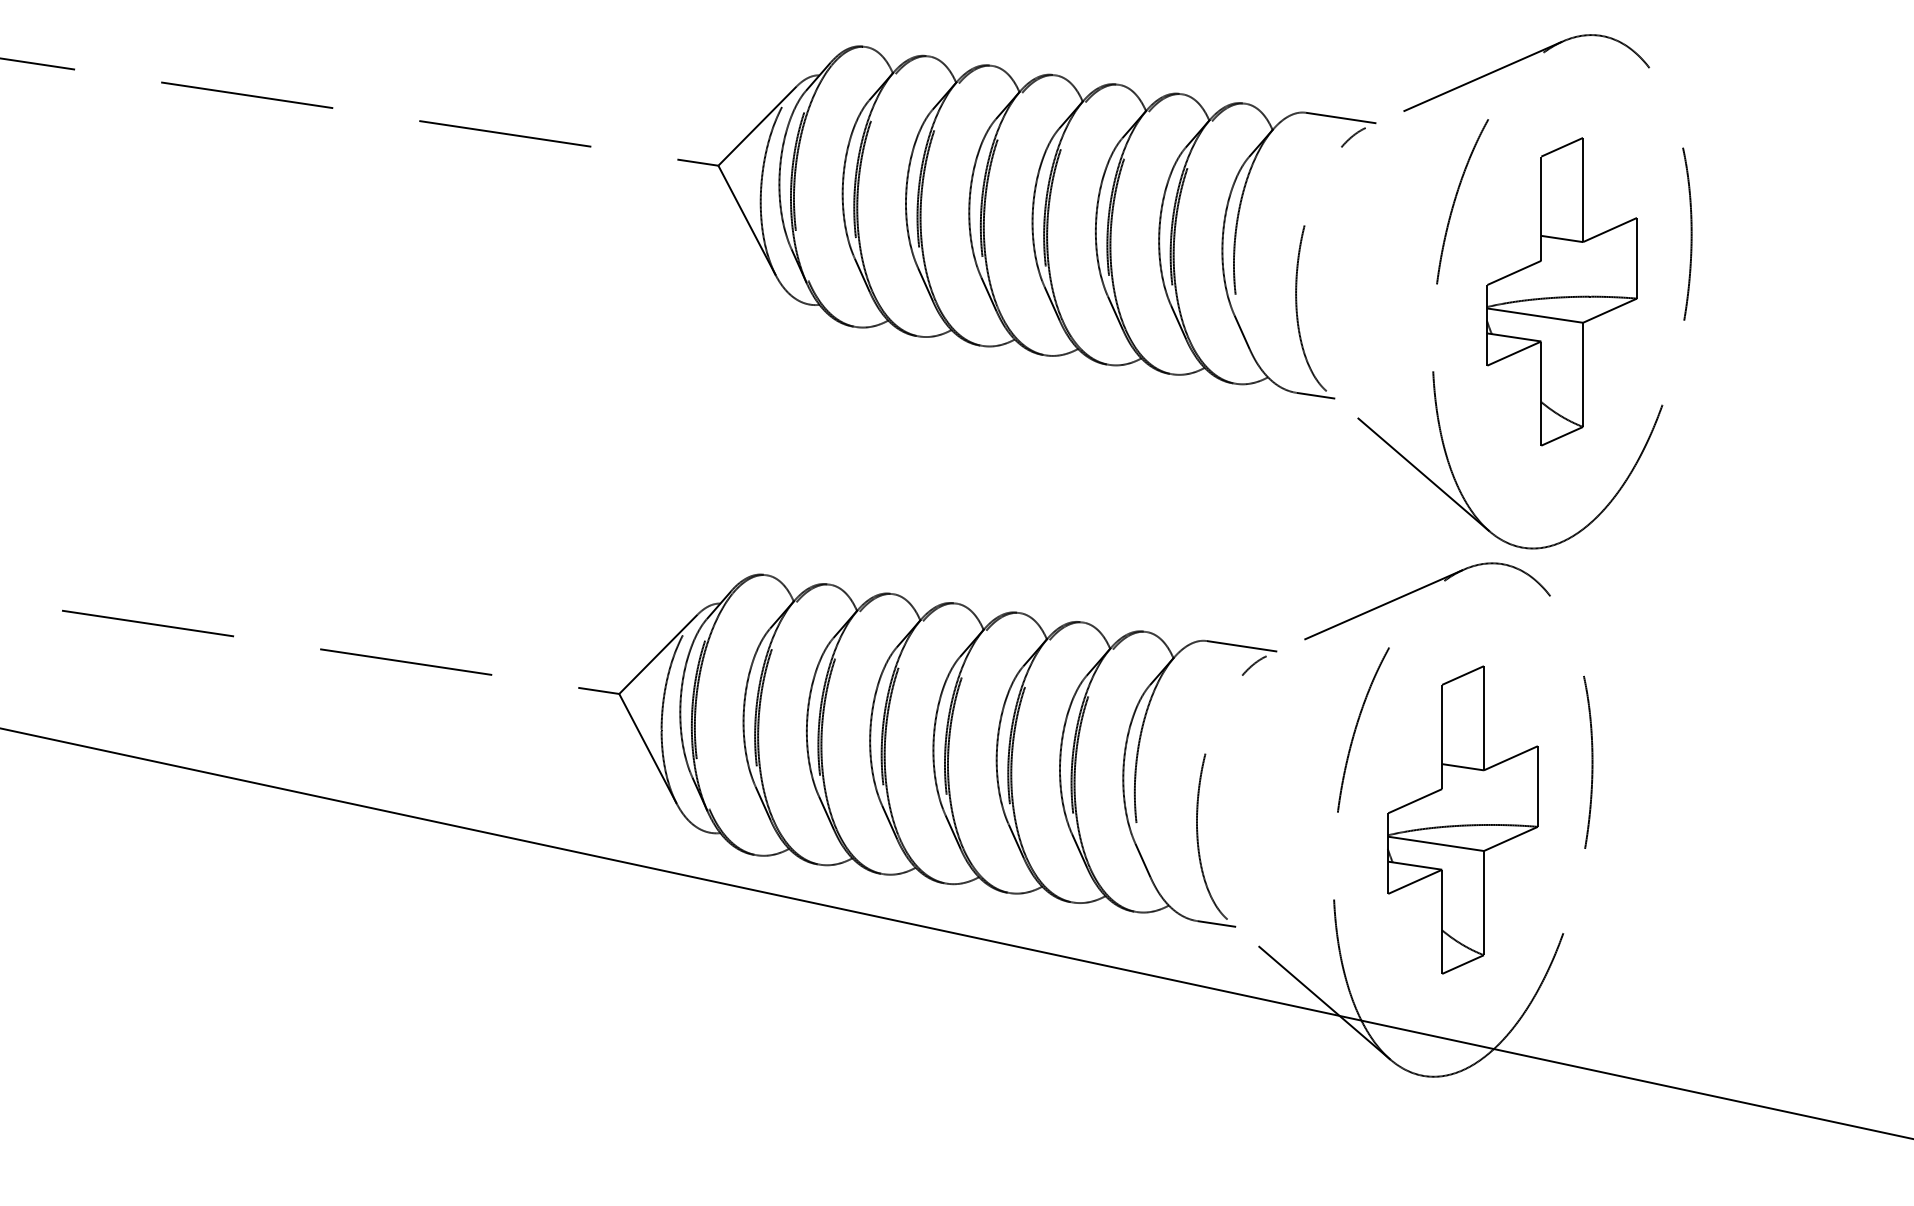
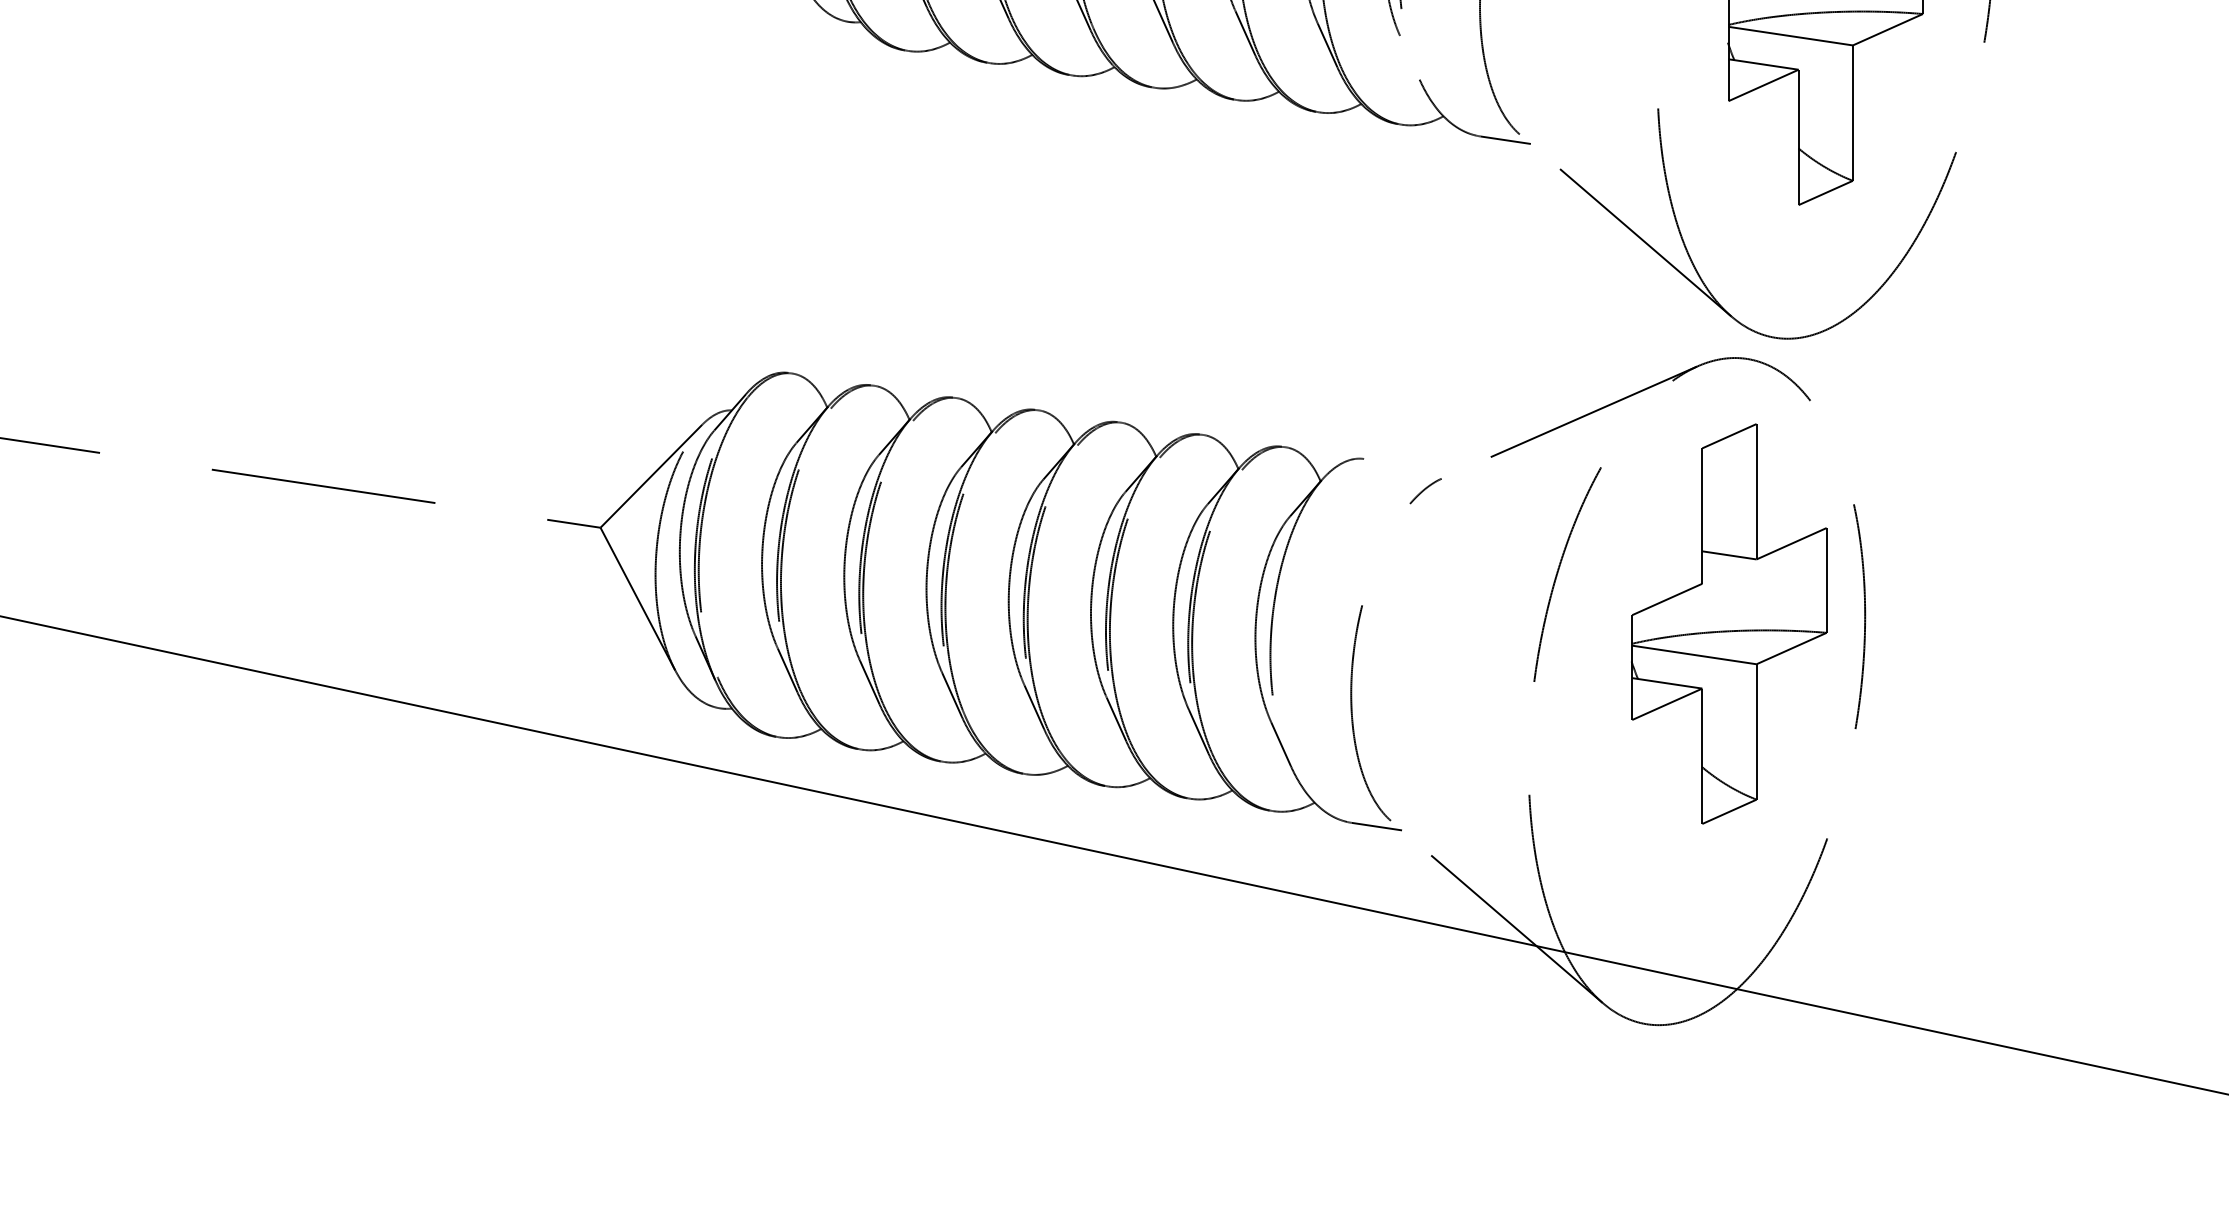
line: (1241, 332) -> (1409, 58), removed
line: (1241, 646) -> (1409, 466), removed
part: (1462, 819) -> (1728, 623), moved

